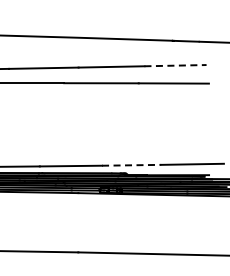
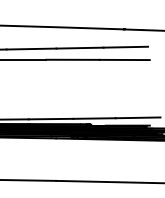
line: (176, 65) -> (126, 47), dashed -> solid
line: (131, 165) -> (94, 118), dashed -> solid

